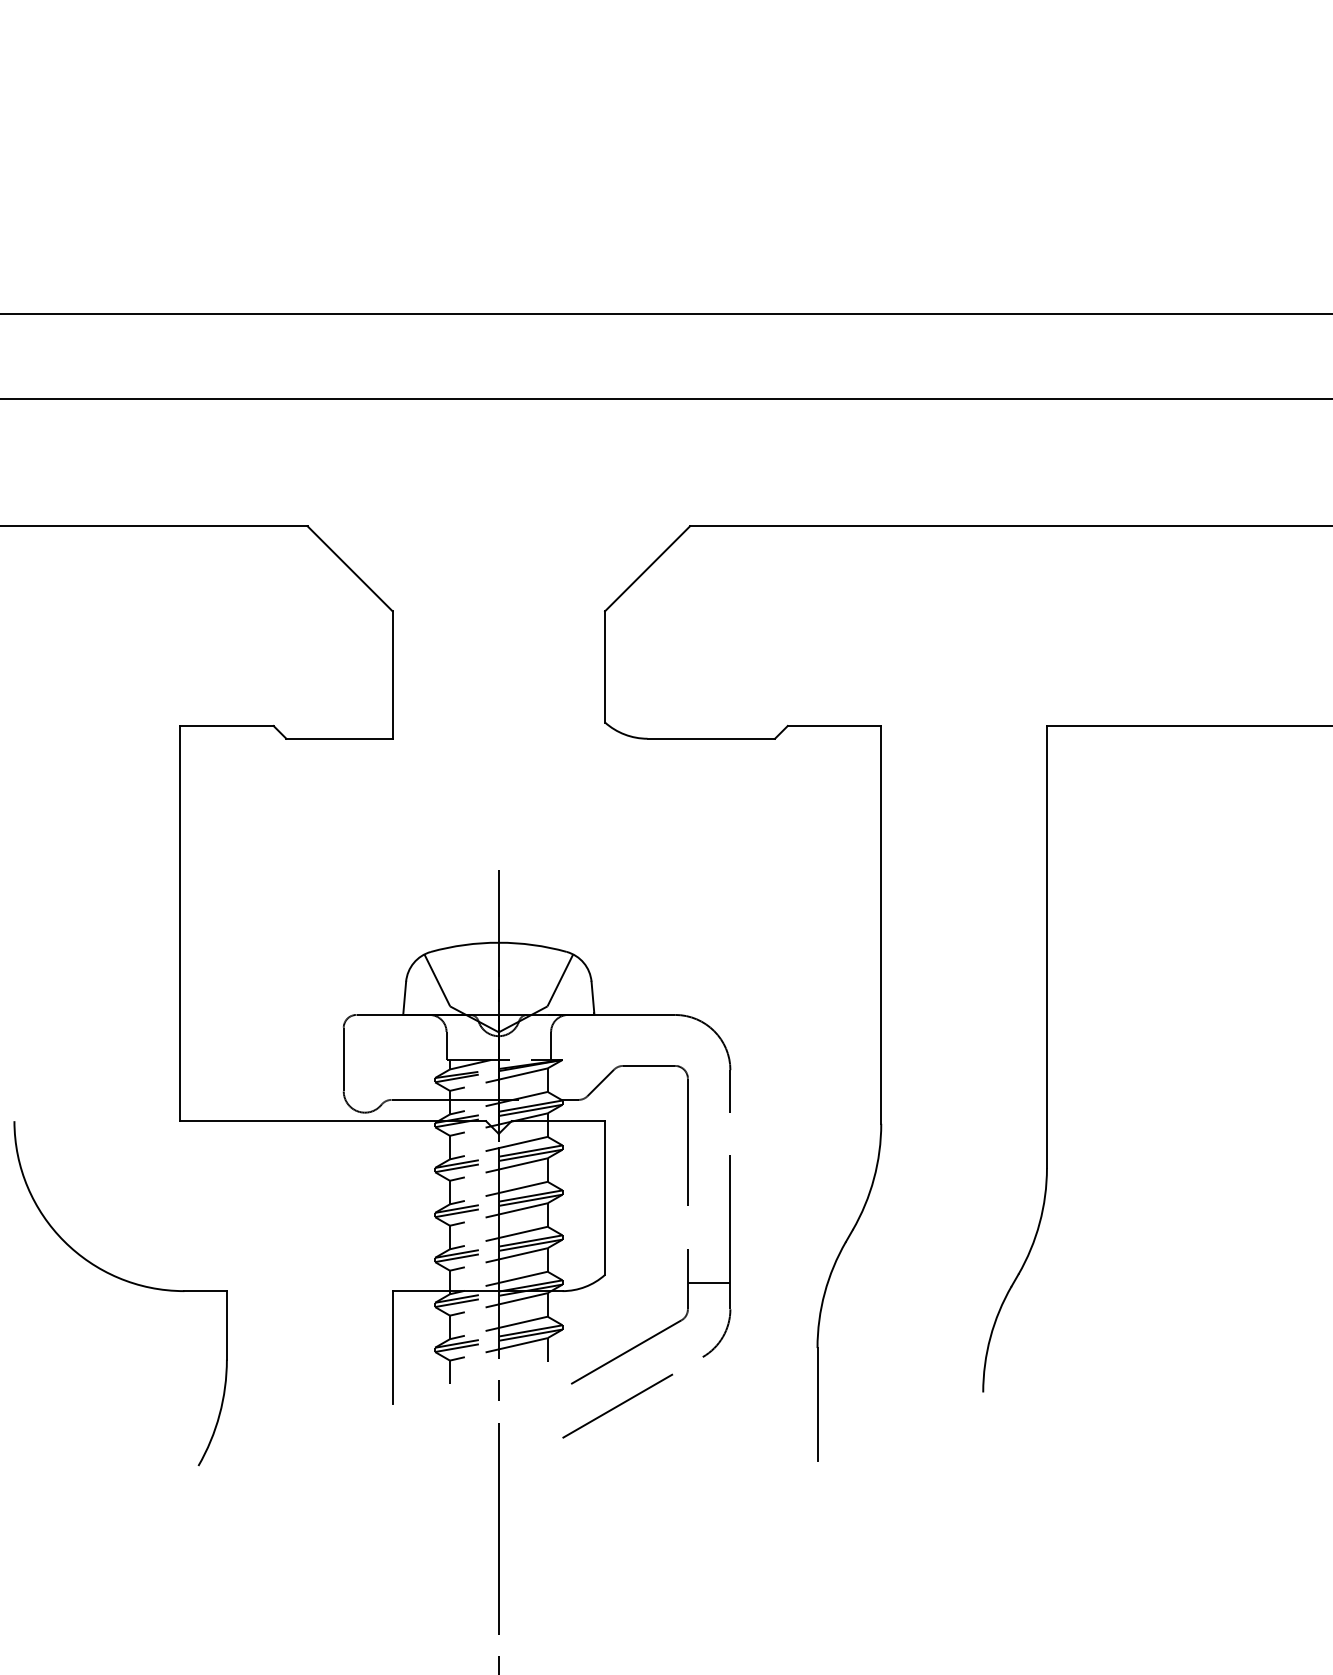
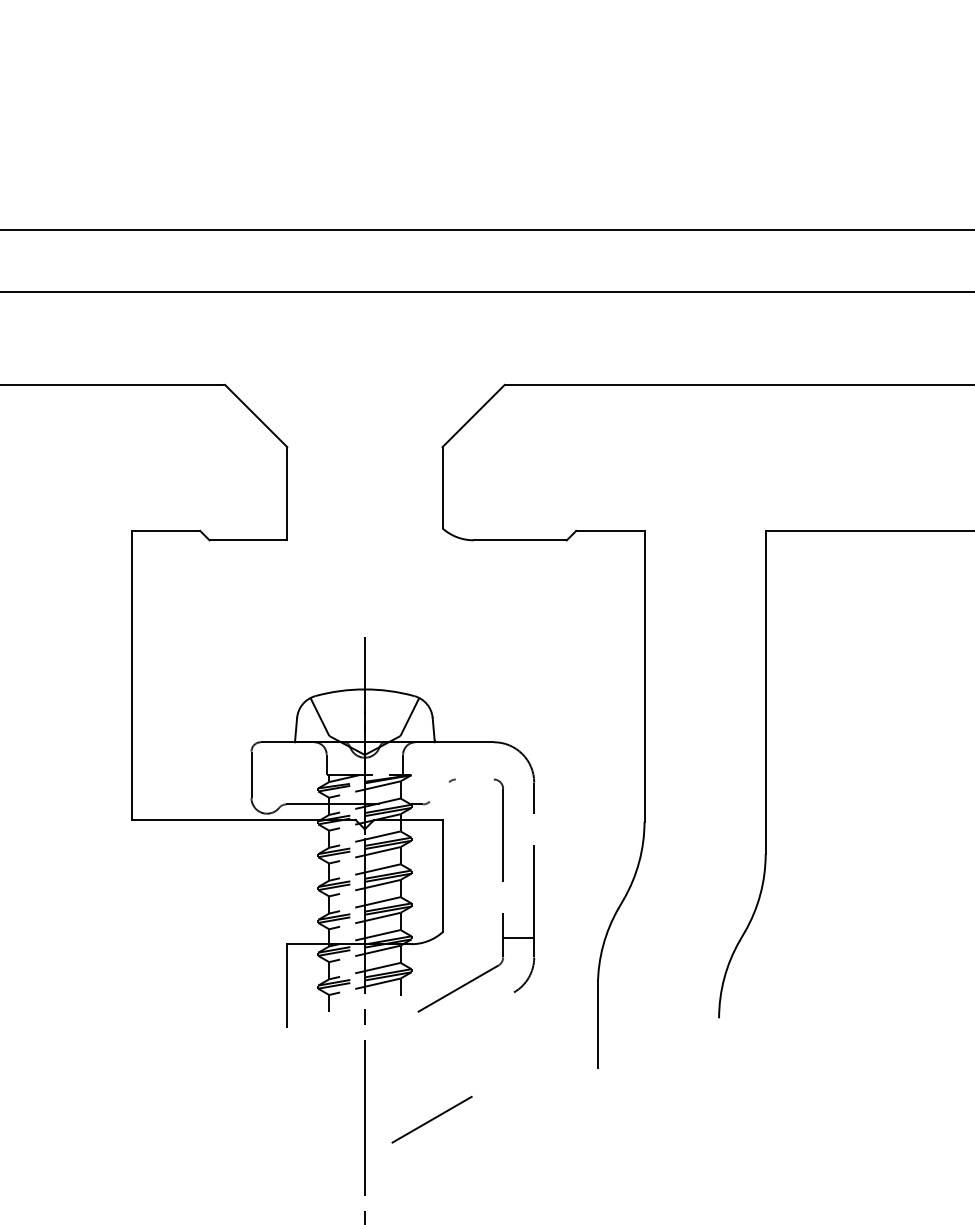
line: (649, 1065) -> (475, 779), removed
line: (600, 1082) -> (439, 791), removed
part: (124, 1281) -> (91, 937), removed
line: (617, 1405) -> (431, 1119), moved

